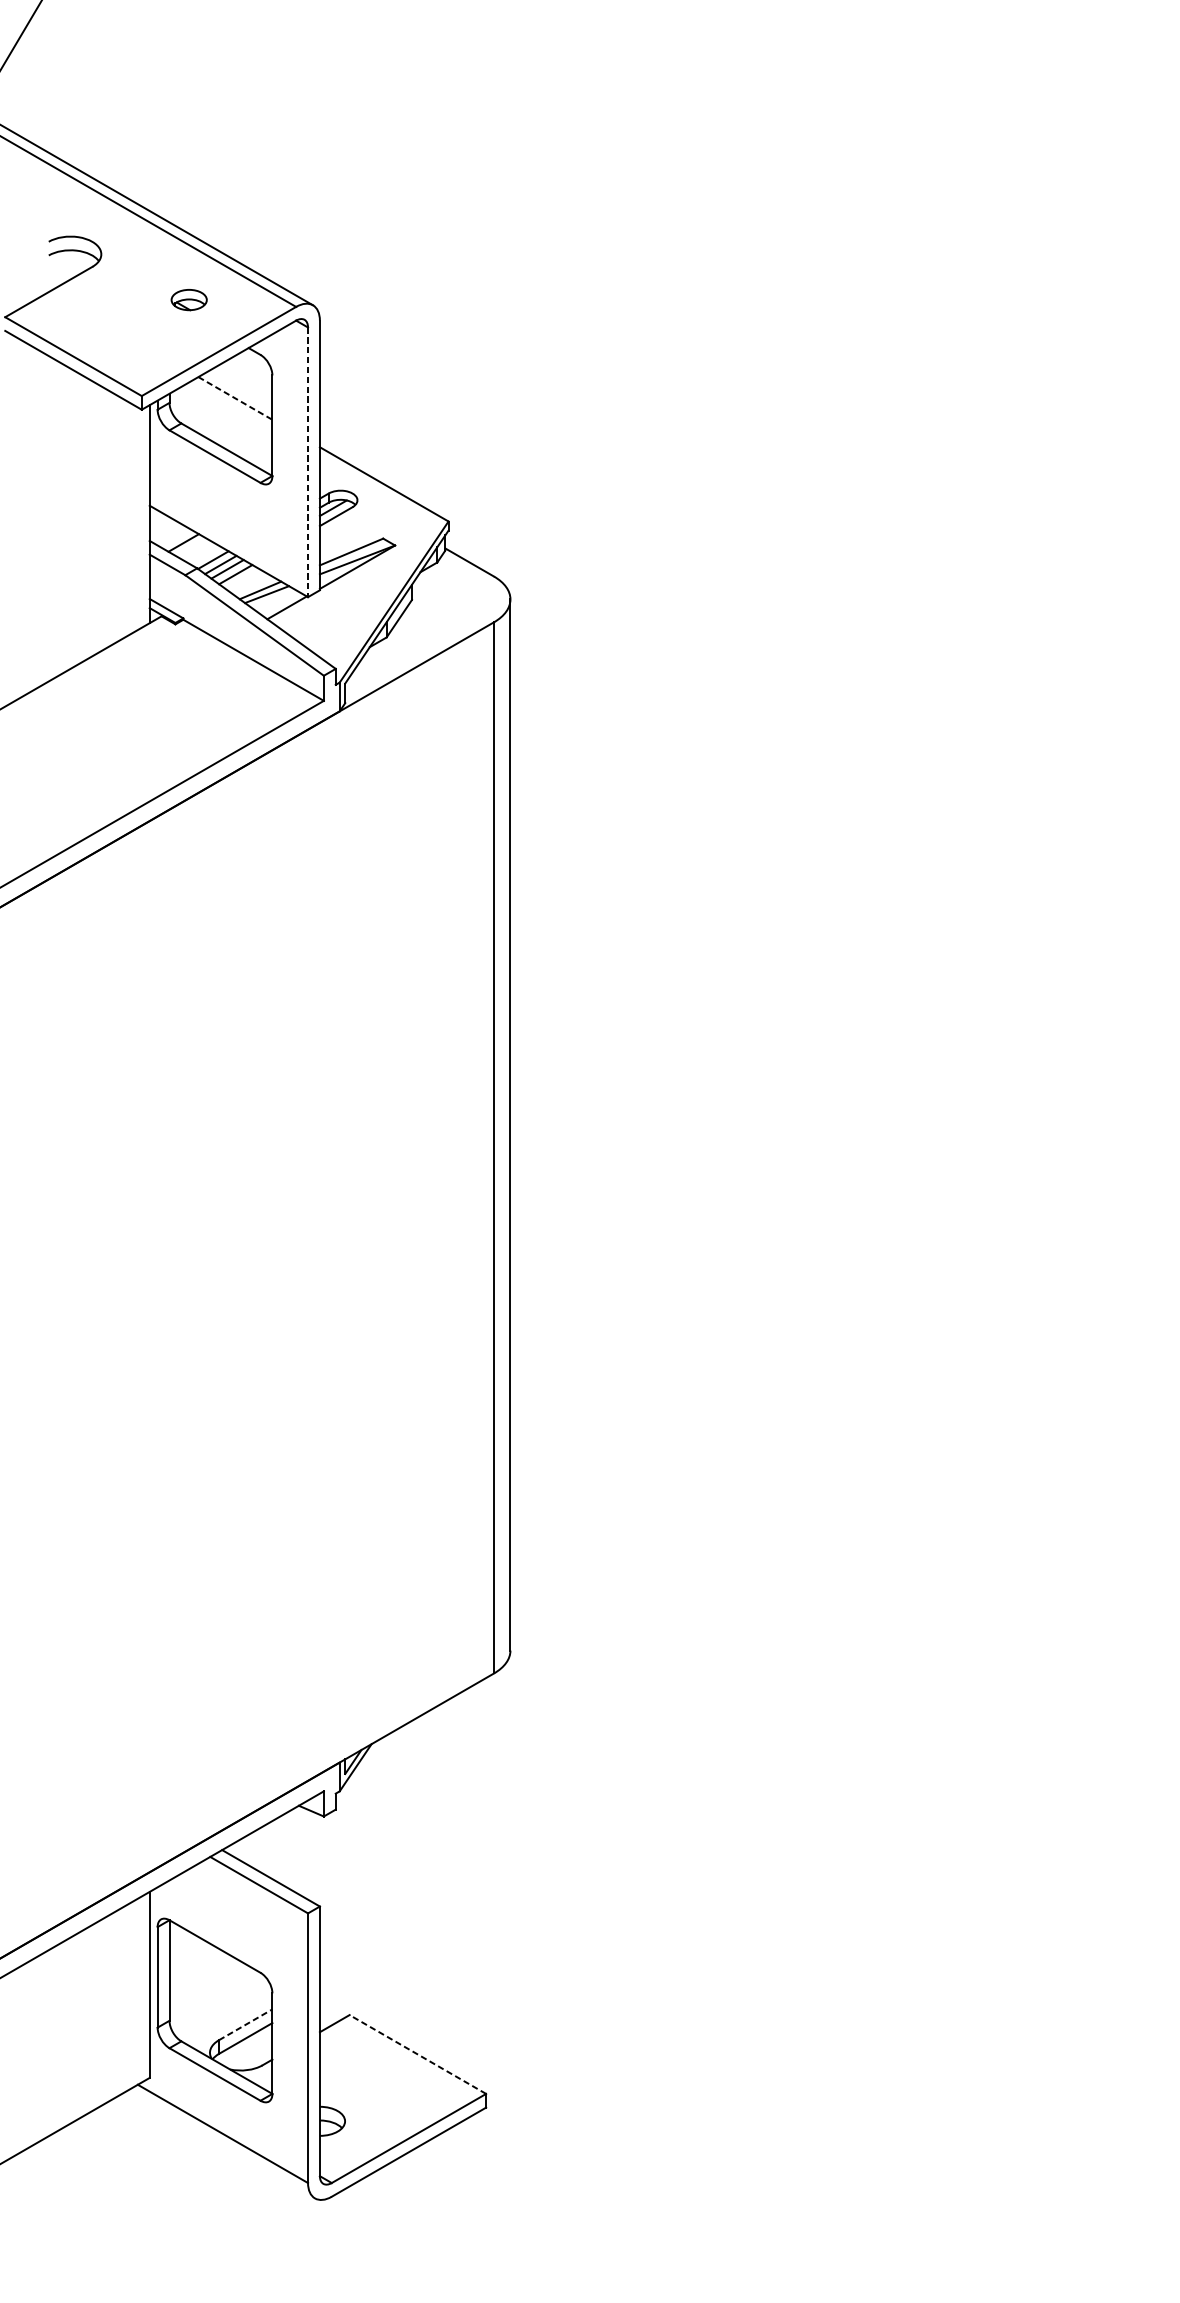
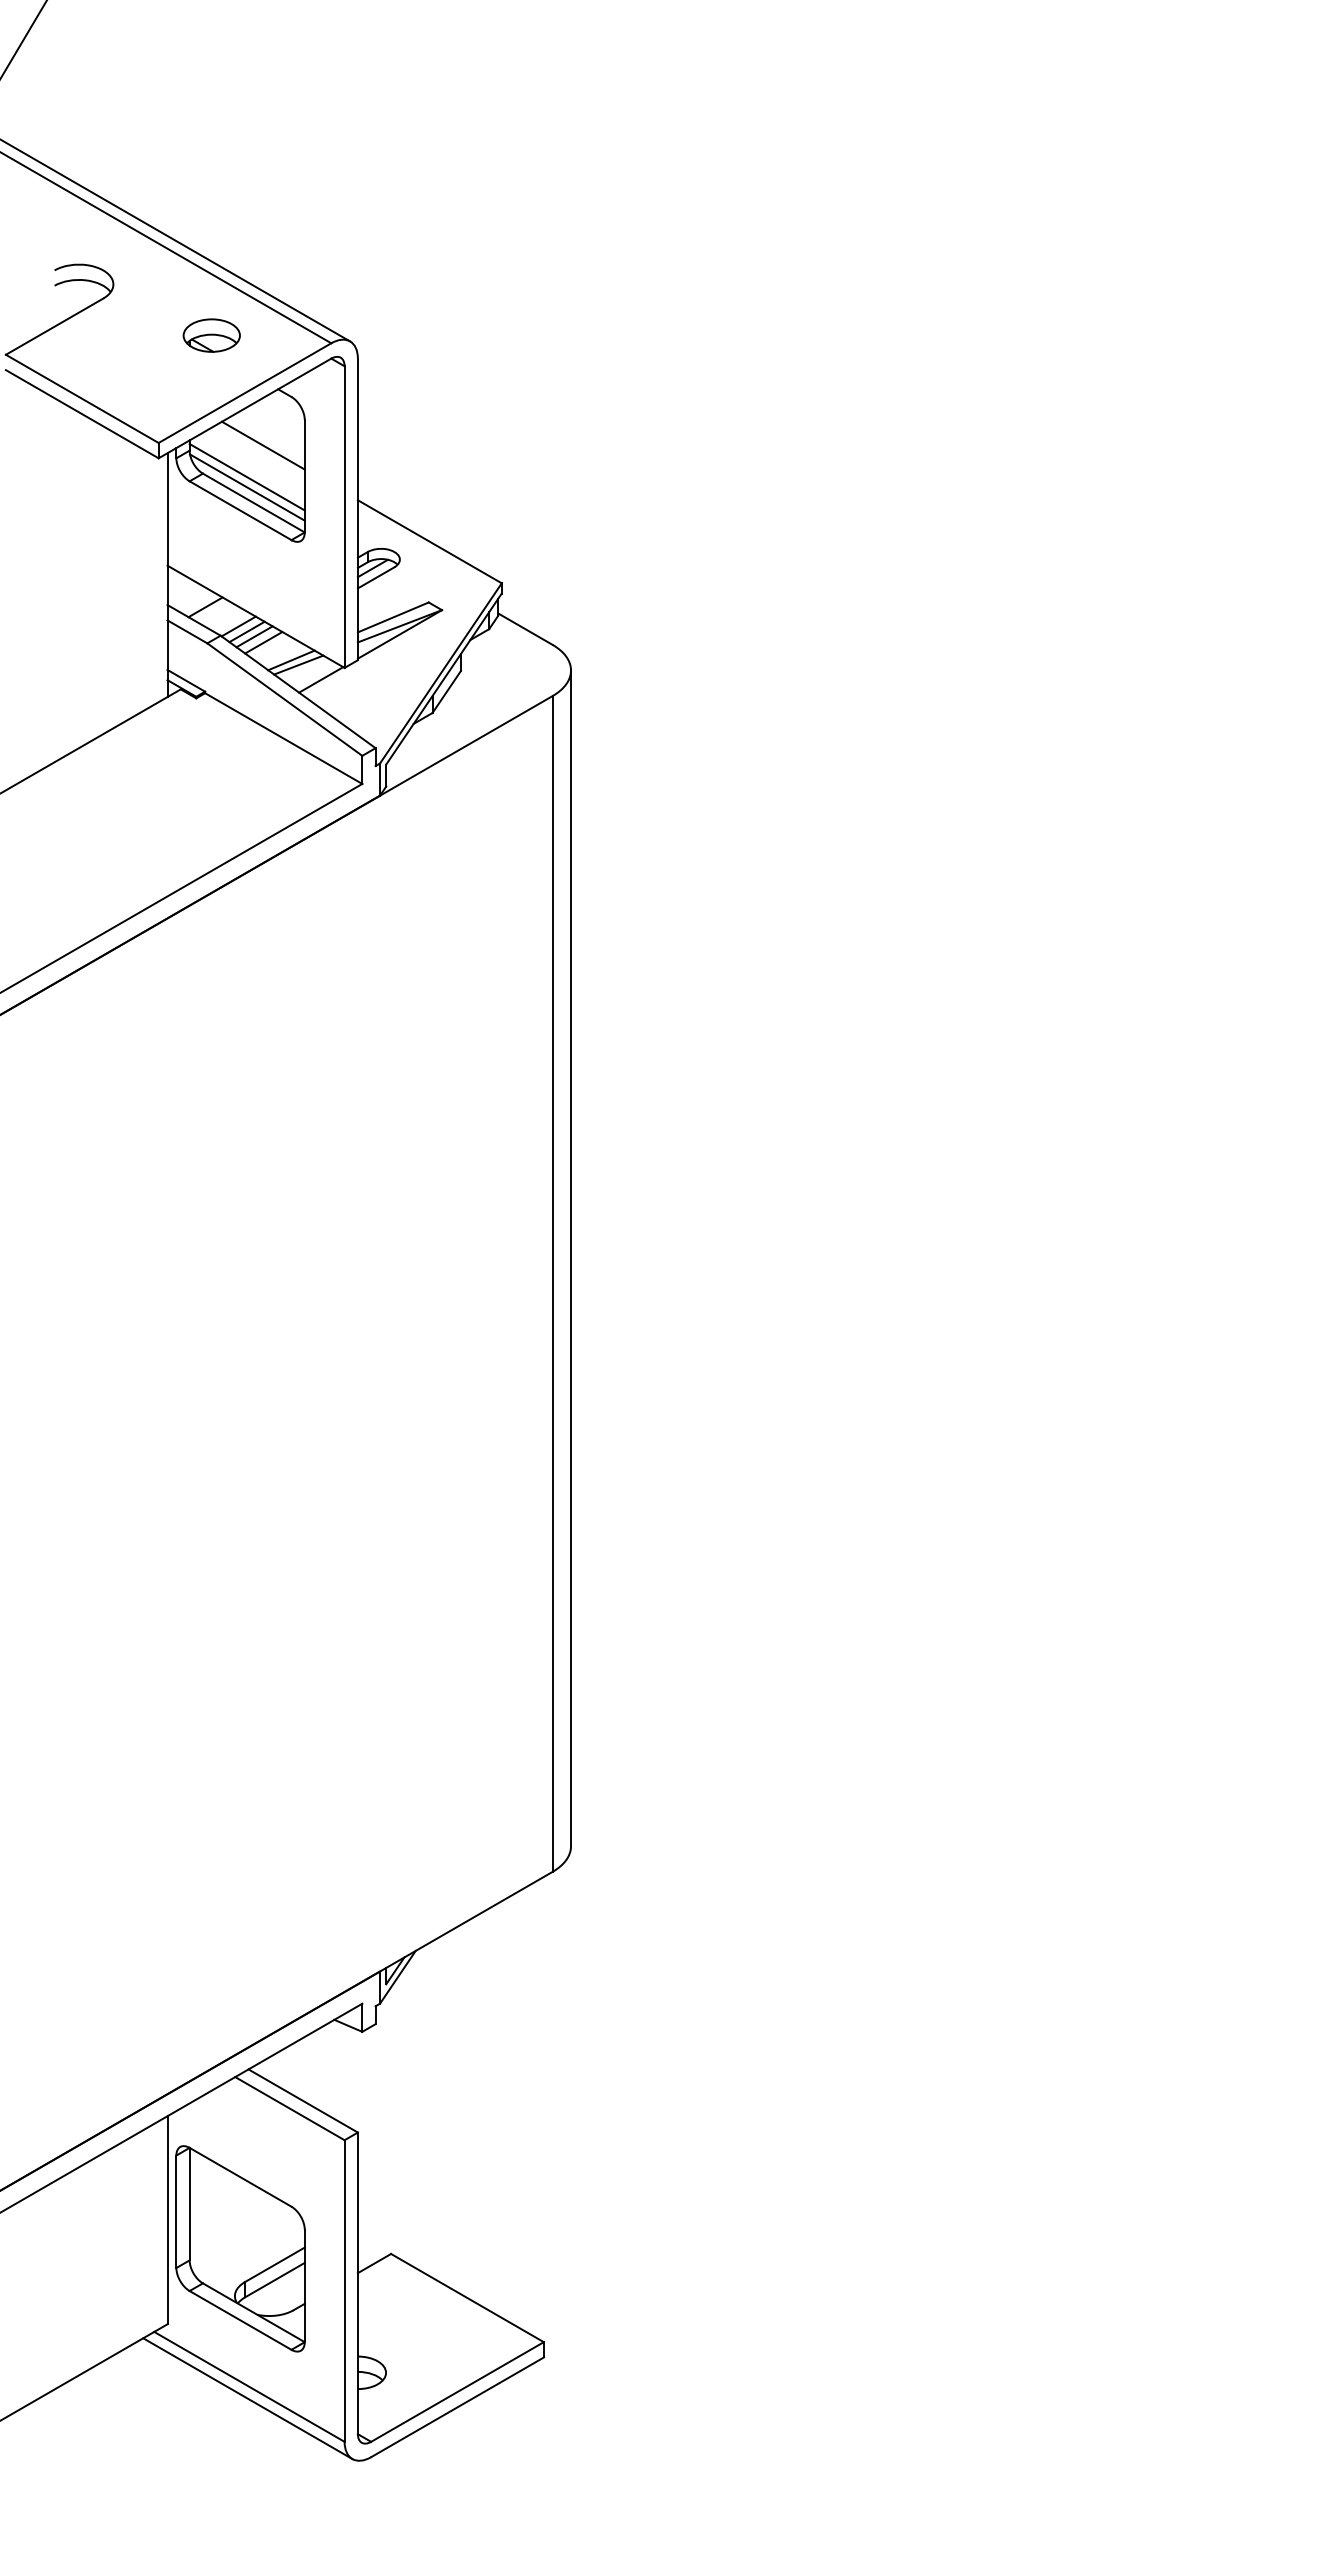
part: (189, 299) -> (211, 335), size x1.43
line: (235, 398) -> (263, 445), dashed -> solid
line: (220, 426) -> (246, 477), added
line: (221, 435) -> (247, 487), added
line: (307, 462) -> (344, 517), dashed -> solid
line: (245, 2024) -> (274, 2264), dashed -> solid
line: (417, 2053) -> (467, 2297), dashed -> solid
line: (221, 2144) -> (247, 2398), added

